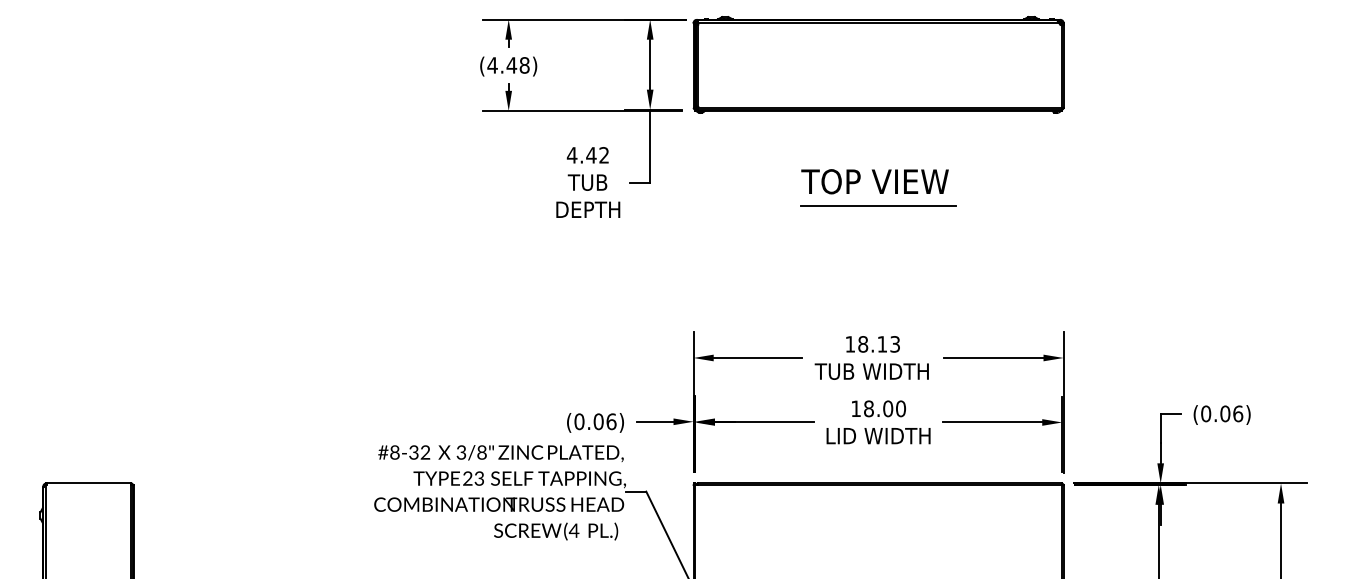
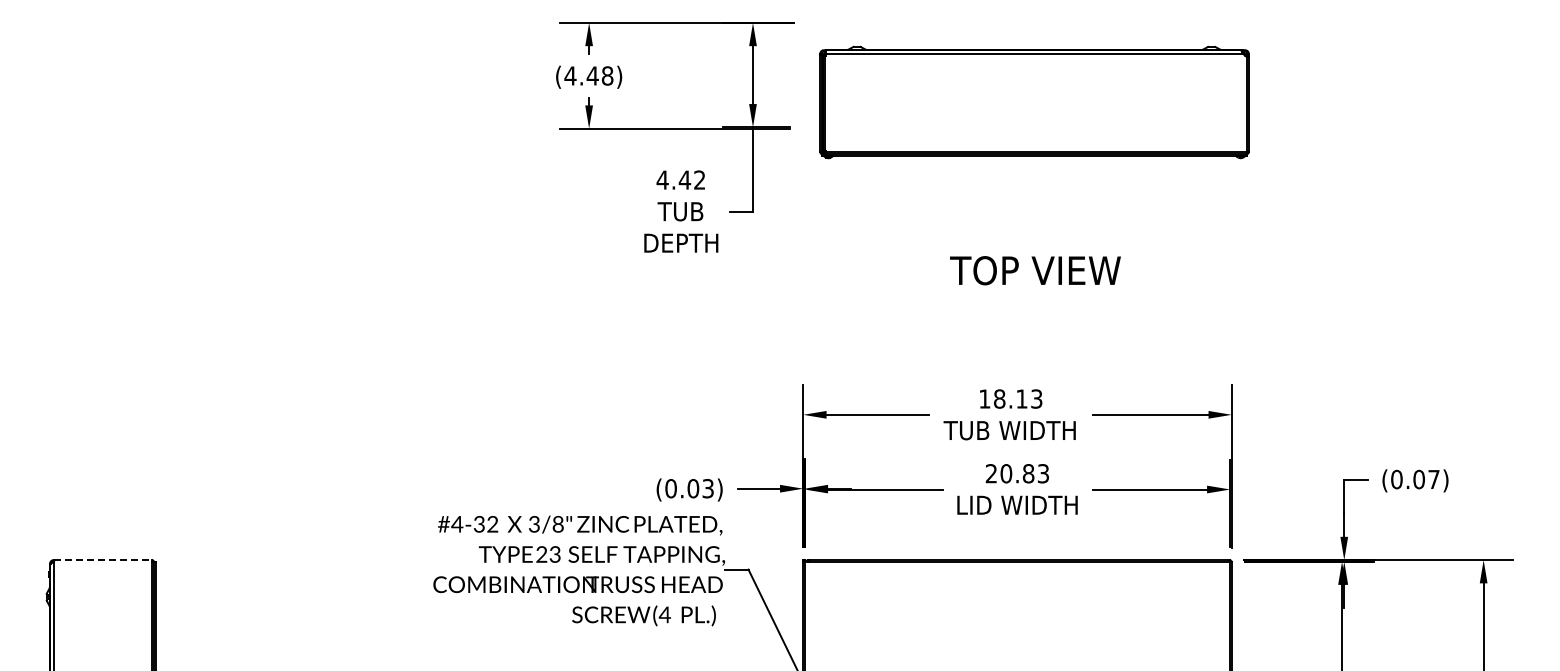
part: (878, 65) -> (1034, 102), moved
text: (875, 181) -> (1035, 270), moved
line: (878, 205) -> (1017, 238), removed
text: (878, 408) -> (1017, 473), 18.00 -> 20.83
text: (1237, 413) -> (1433, 479), (0.06) -> (0.07)
text: (611, 421) -> (708, 488), (0.06) -> (0.03)
text: (395, 452) -> (457, 524), #8-32 -> #4-32
line: (89, 483) -> (103, 560), solid -> dashed

